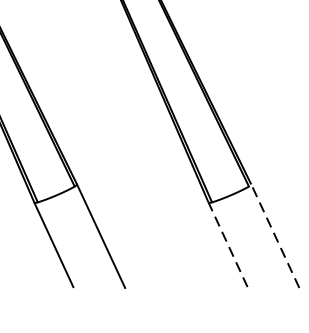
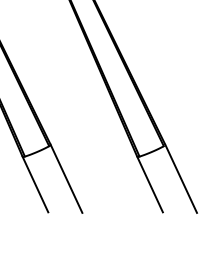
line: (275, 235) -> (181, 178), dashed -> solid
line: (228, 244) -> (150, 184), dashed -> solid

